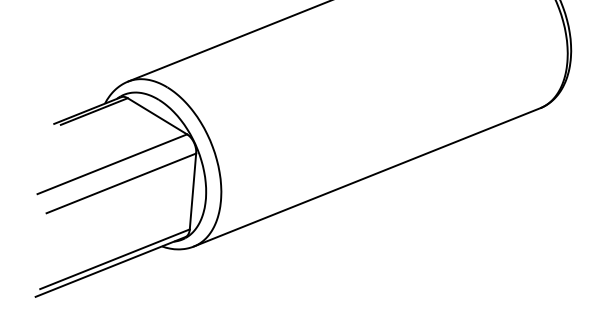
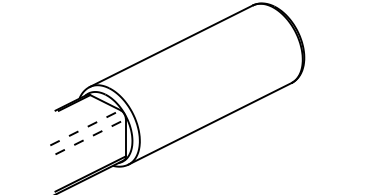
line: (112, 163) -> (85, 127), solid -> dashed
line: (123, 182) -> (91, 136), solid -> dashed

